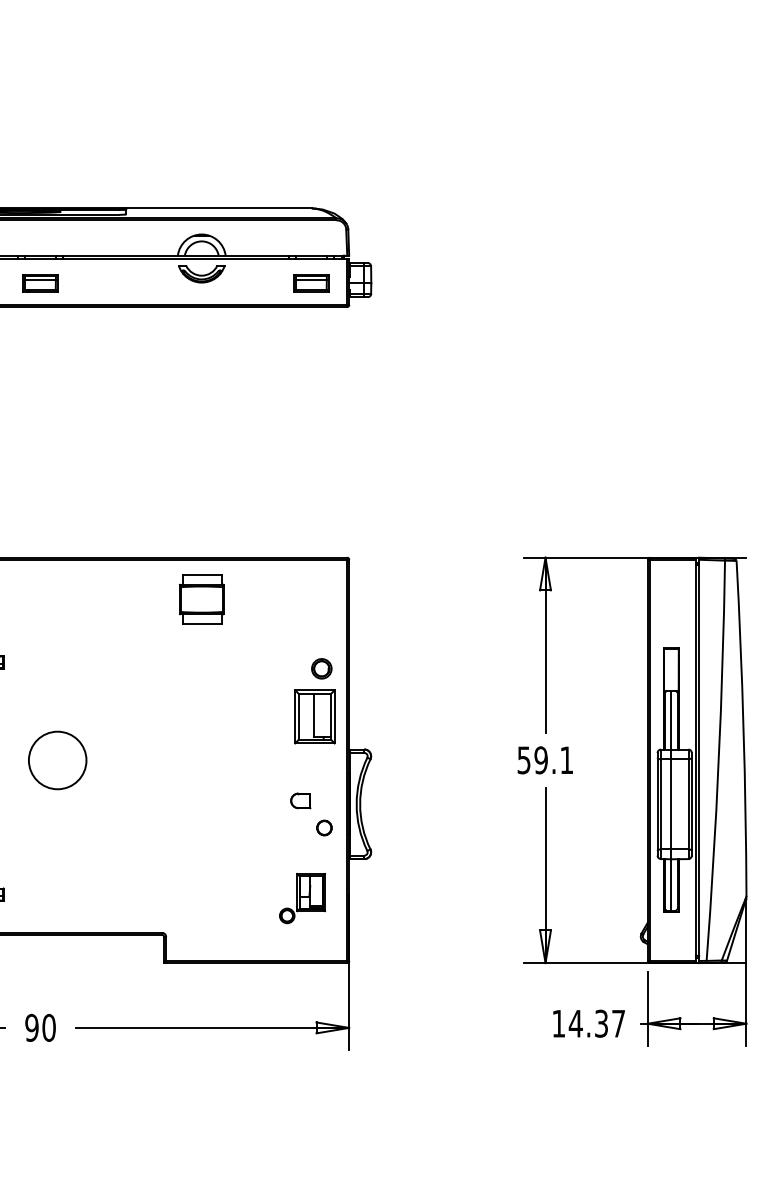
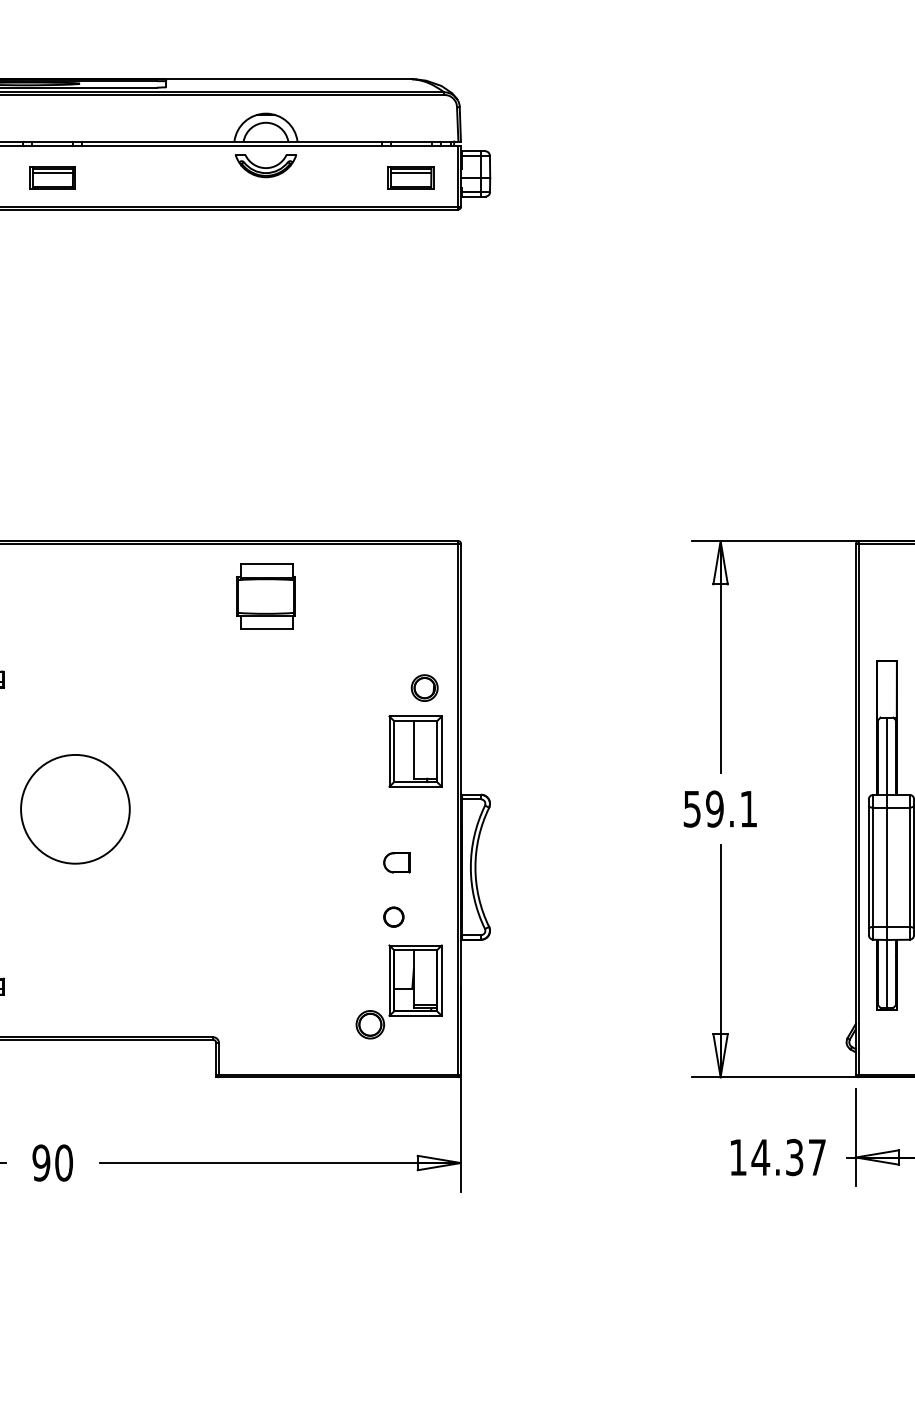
circle: (57, 760) -> (75, 809), size x1.43
part: (324, 827) -> (393, 916), moved
part: (302, 898) -> (399, 991), size x1.43

